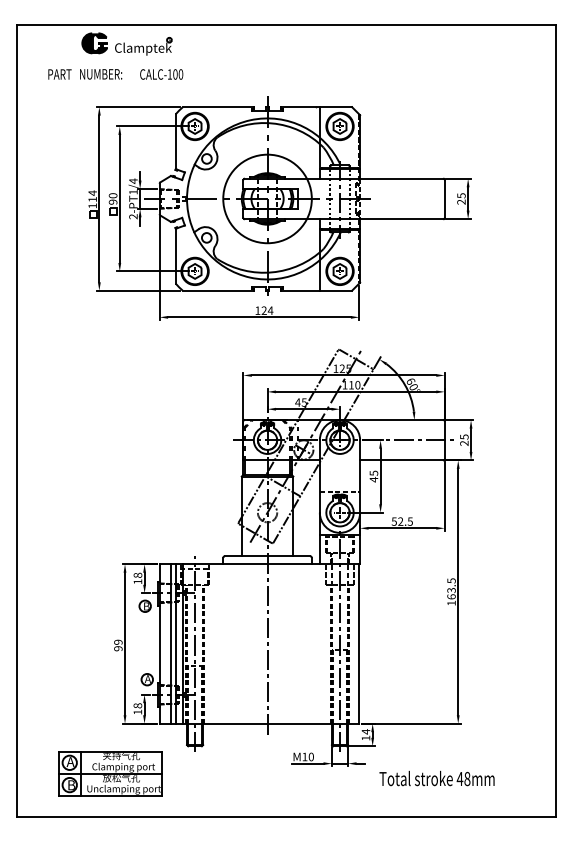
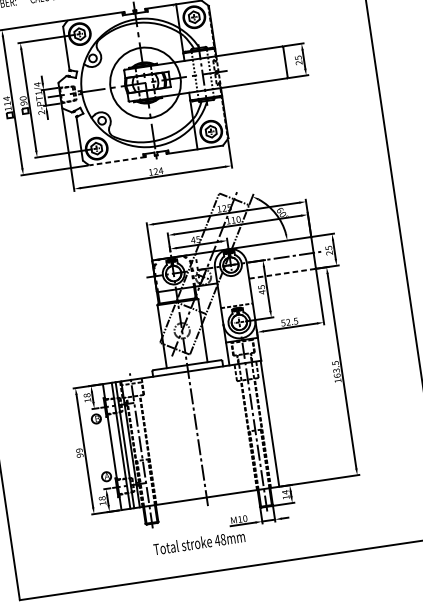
line: (218, 290) -> (117, 160), solid -> dashed
line: (402, 460) -> (282, 273), solid -> dashed
part: (110, 773) -> (88, 555), removed
text: (436, 778) -> (198, 542), moved

